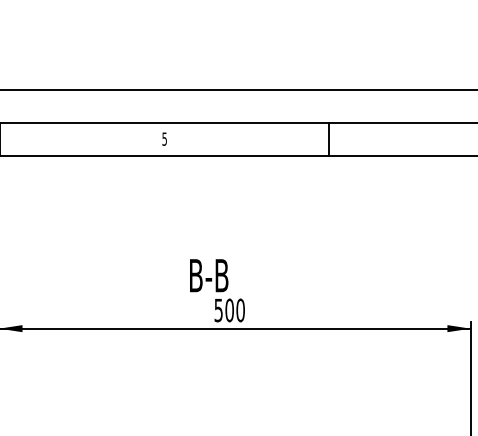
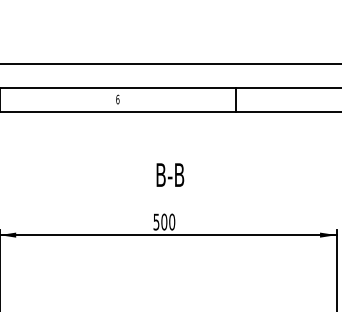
text: (164, 138) -> (117, 99), 5 -> 6
text: (209, 275) -> (170, 174), moved

